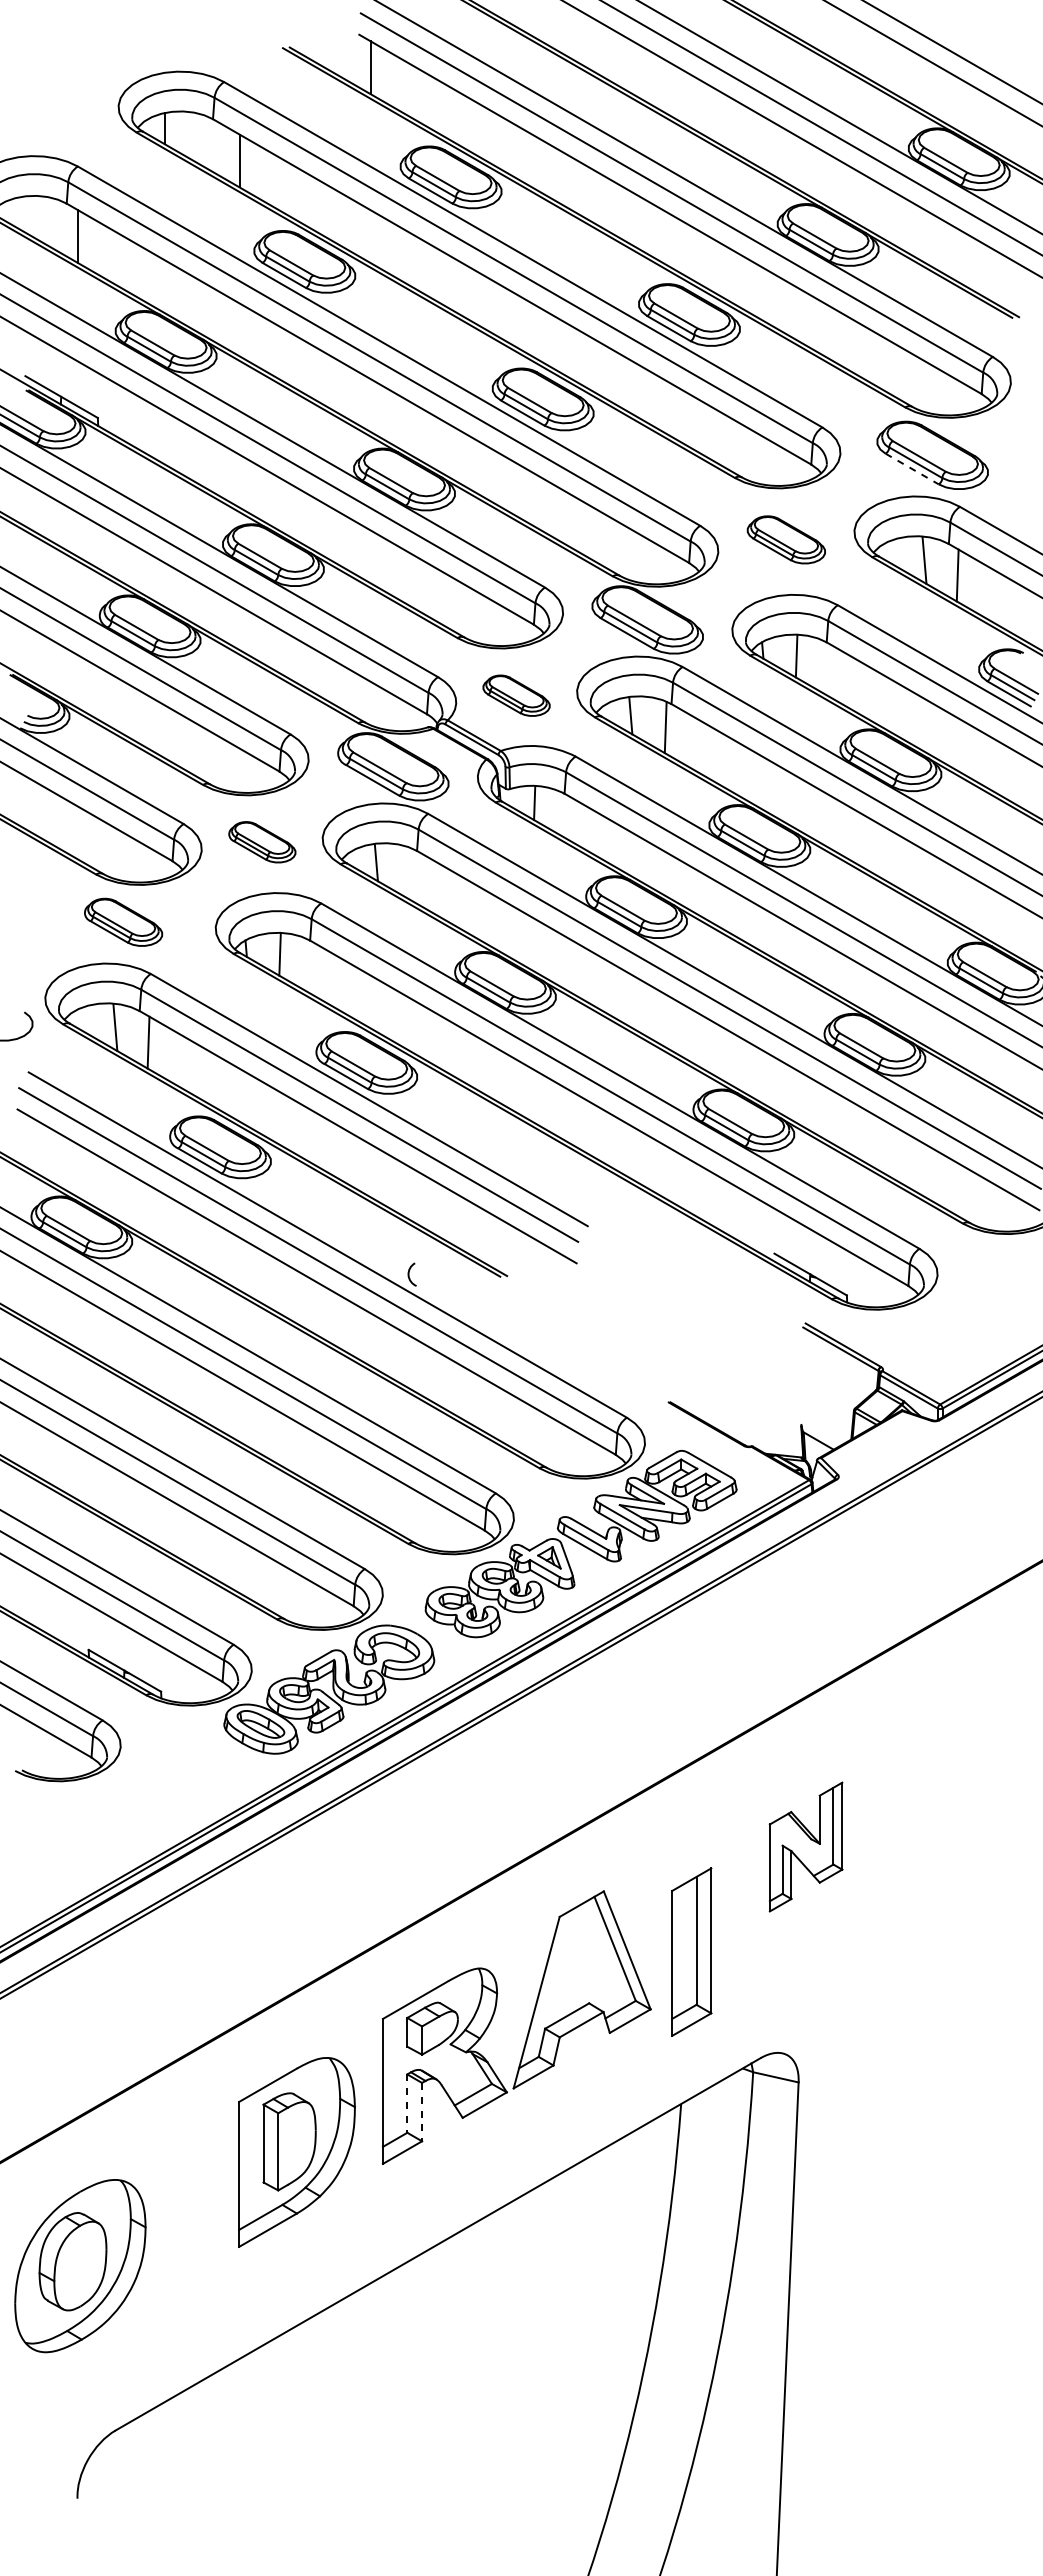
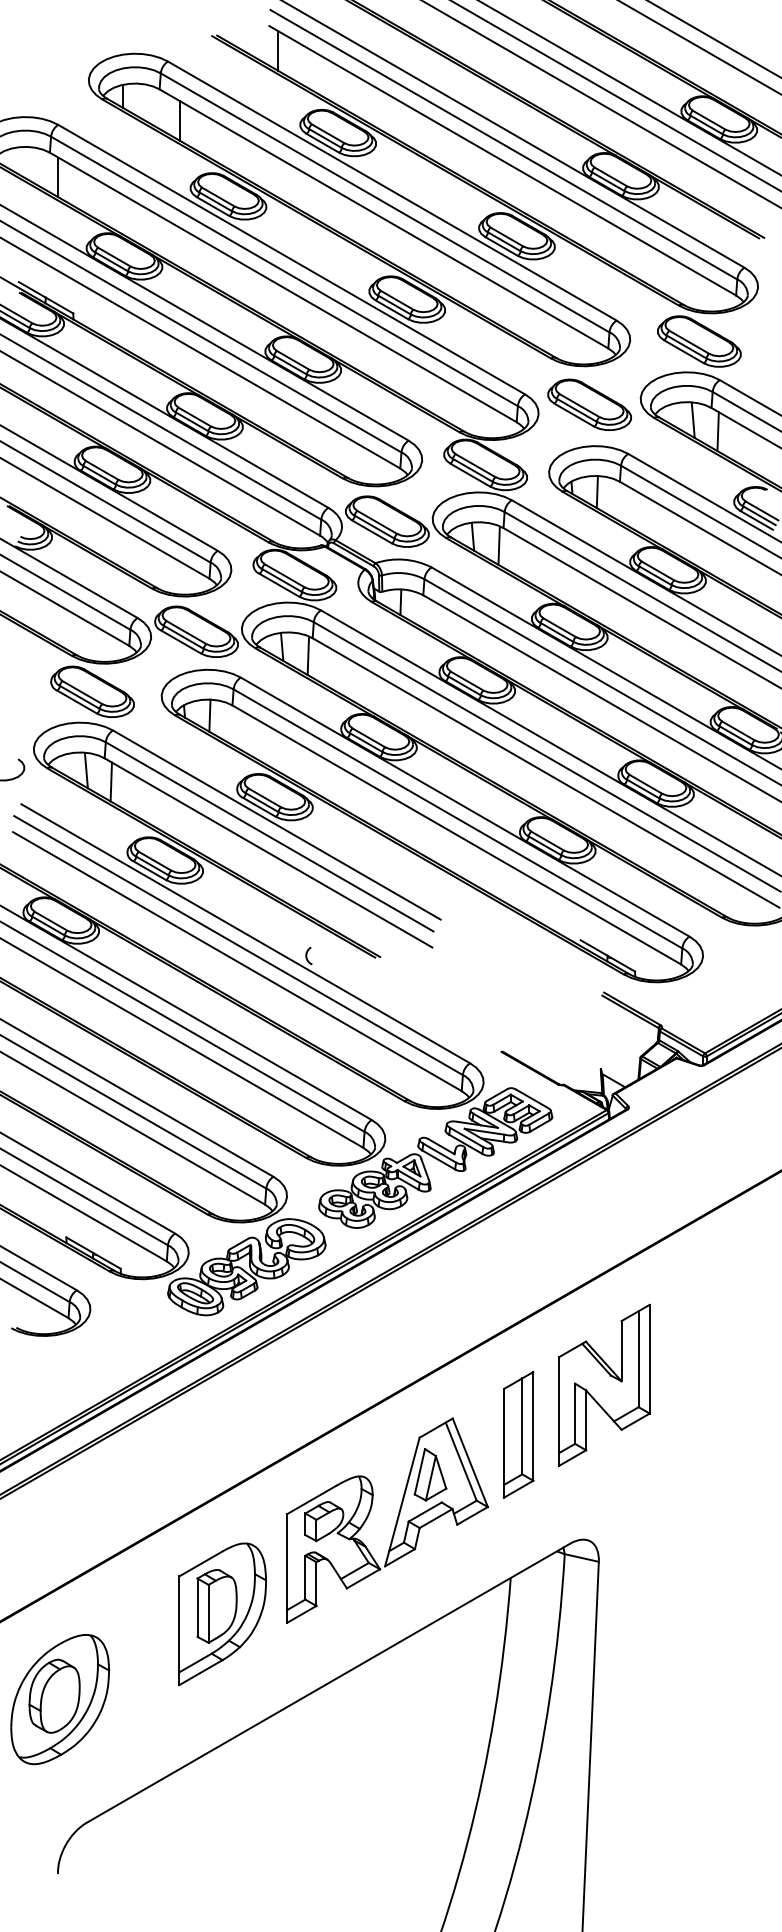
line: (912, 469) -> (684, 352), dashed -> solid
part: (786, 539) -> (589, 404), size x1.43
part: (516, 695) -> (387, 521), size x1.67
part: (262, 841) -> (196, 631), size x1.67
line: (411, 874) -> (308, 655), added
part: (123, 921) -> (92, 691), size x1.43
part: (805, 1846) -> (604, 1384), size x1.67
part: (691, 1951) -> (518, 1434), moved
part: (574, 1966) -> (430, 1474), added
line: (407, 2104) -> (305, 1578), dashed -> solid
line: (422, 2112) -> (316, 1584), dashed -> solid

